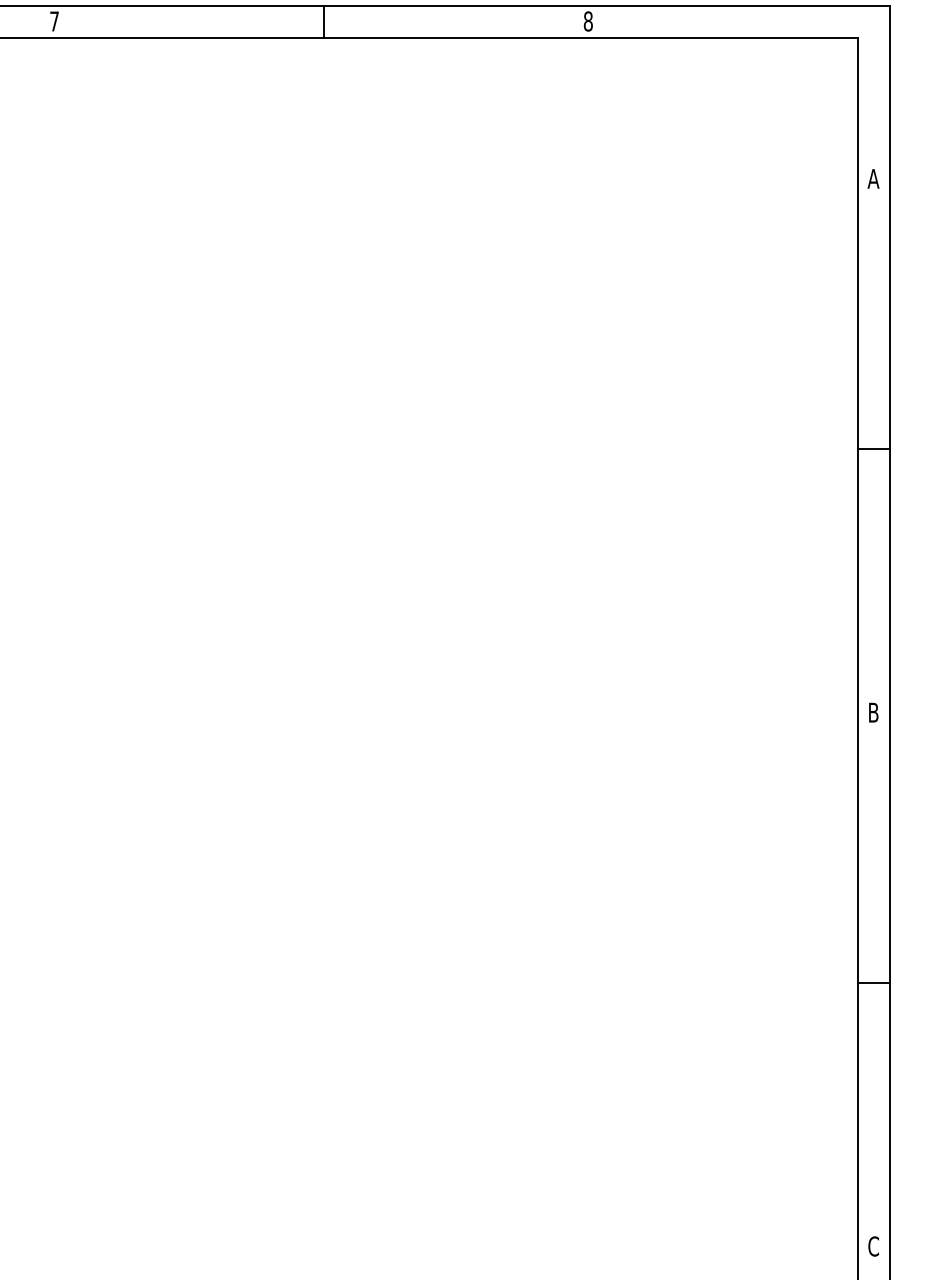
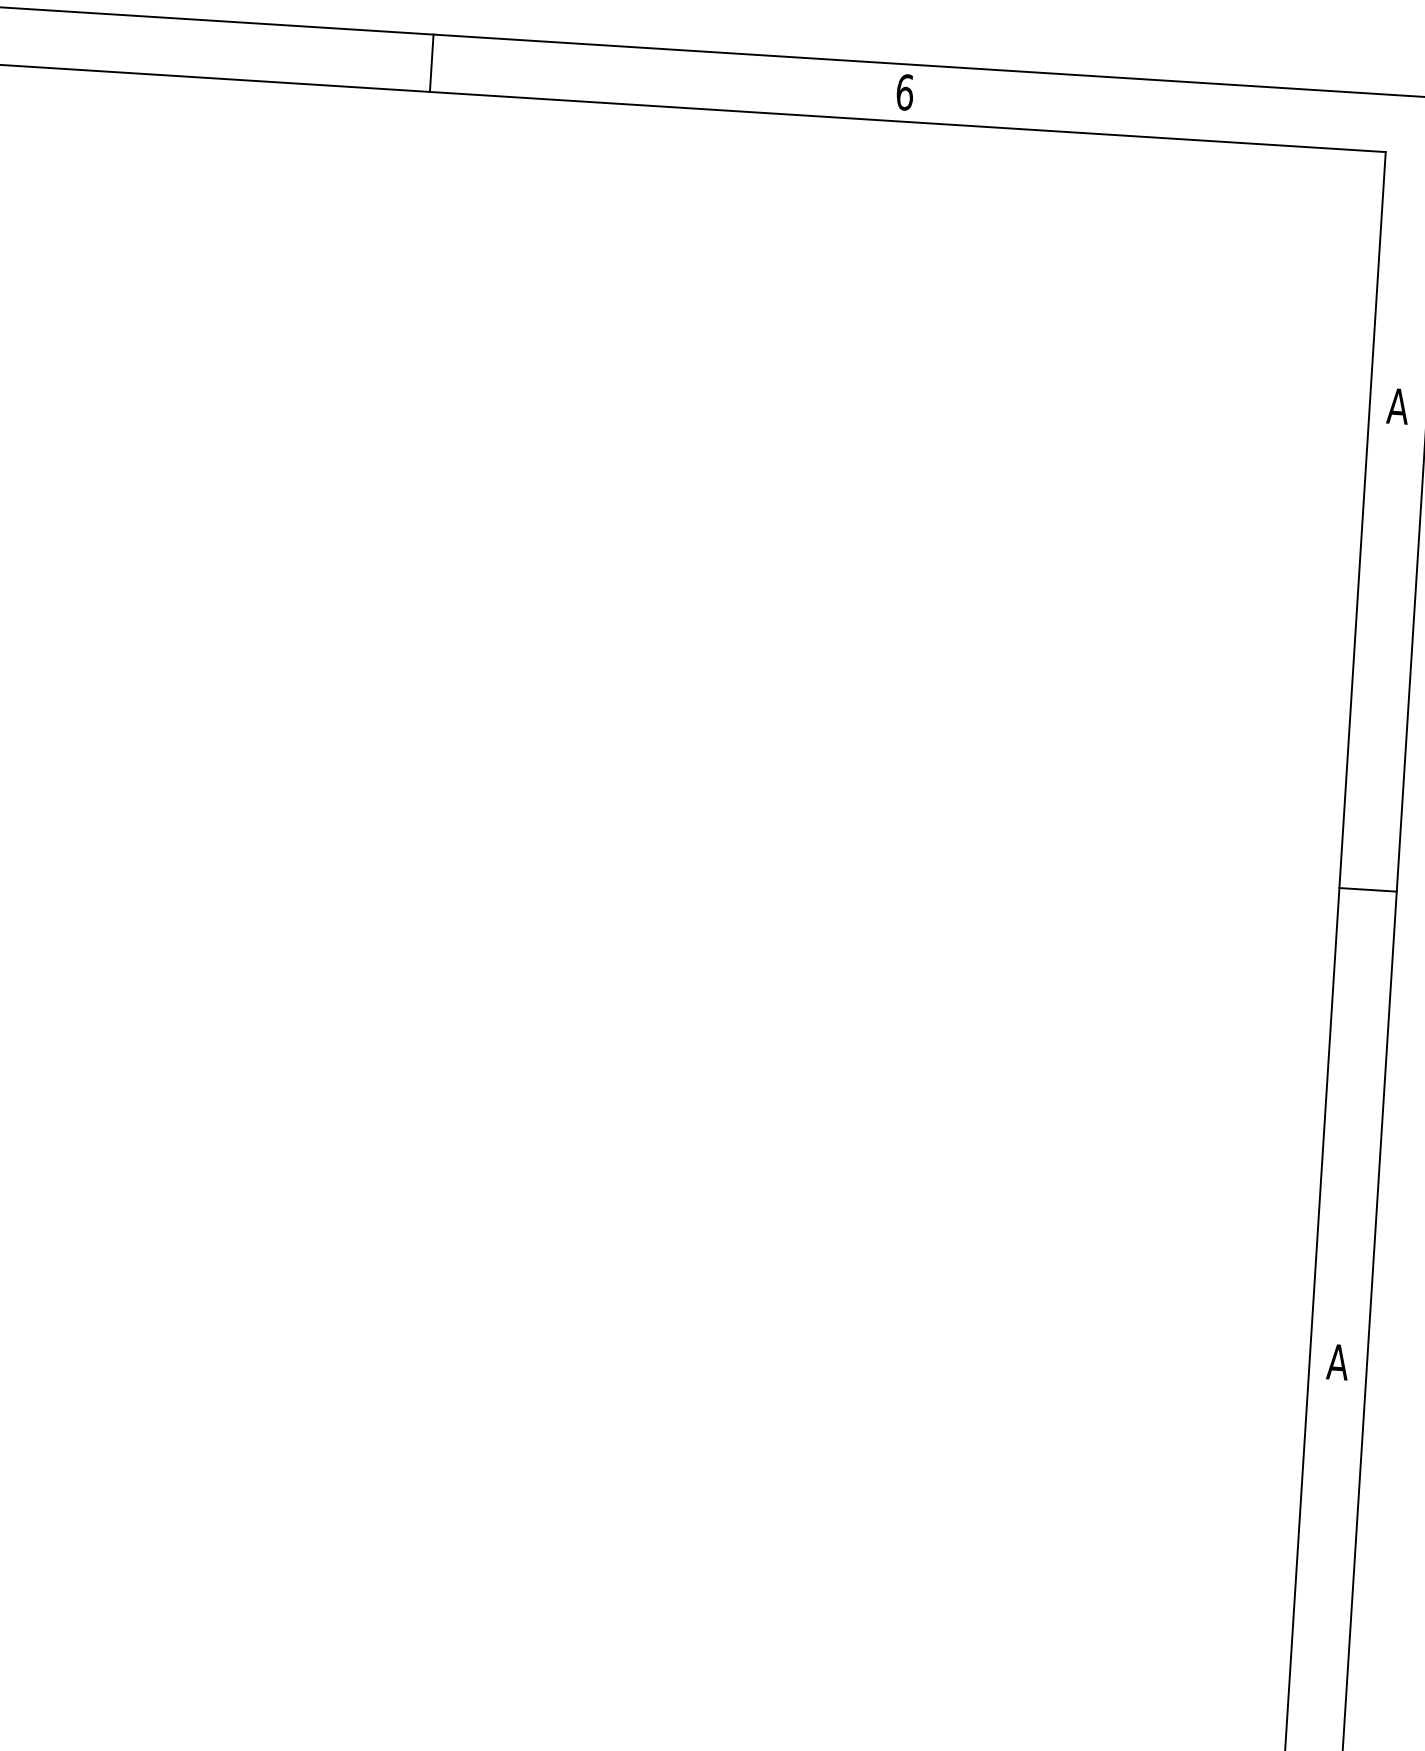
text: (587, 21) -> (903, 92), 8 -> 6
text: (873, 712) -> (1337, 1361), B -> A

